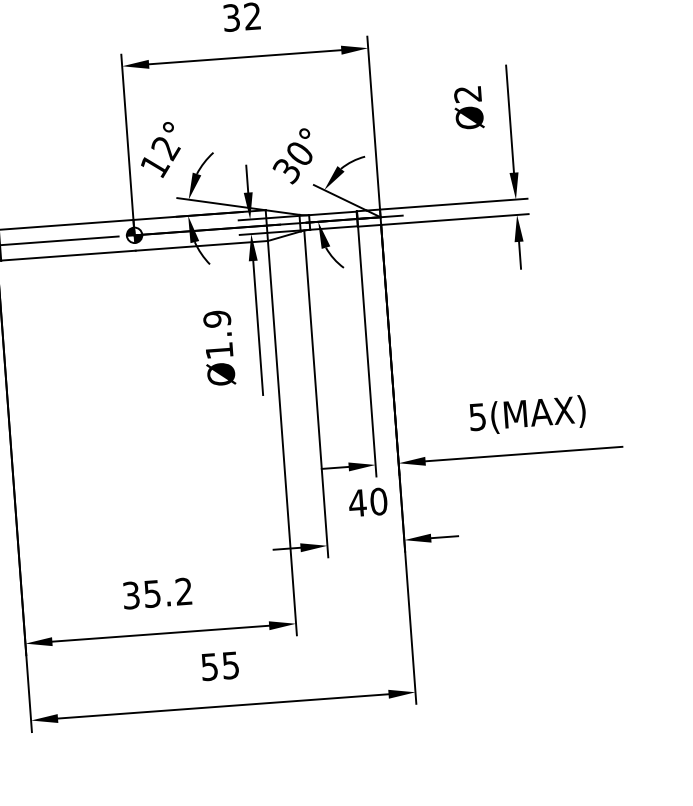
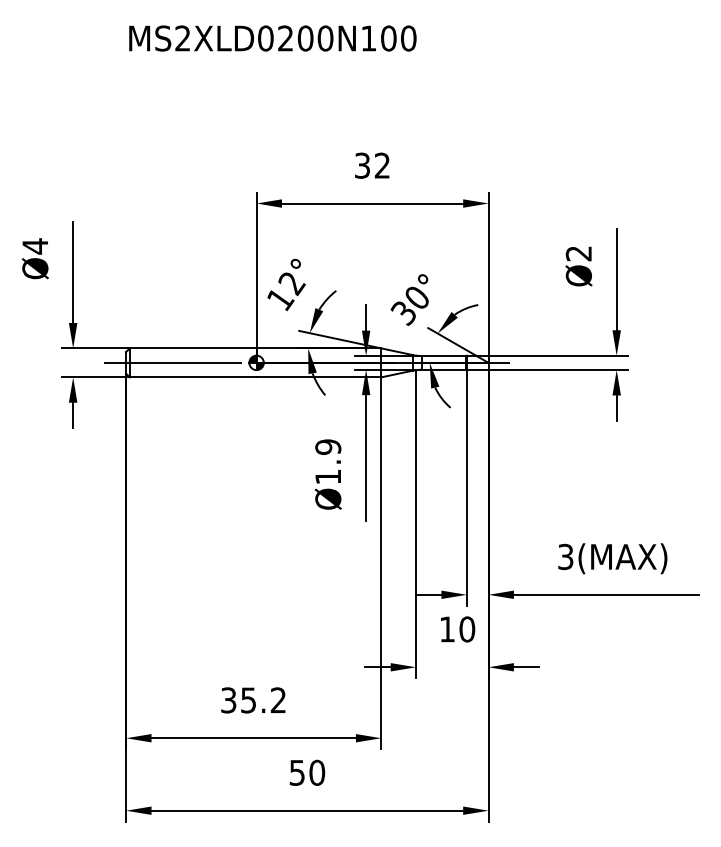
text: (478, 416) -> (566, 556), 5(MAX) -> 3(MAX)
text: (357, 503) -> (447, 629), 40 -> 10
text: (231, 665) -> (317, 772), 55 -> 50

